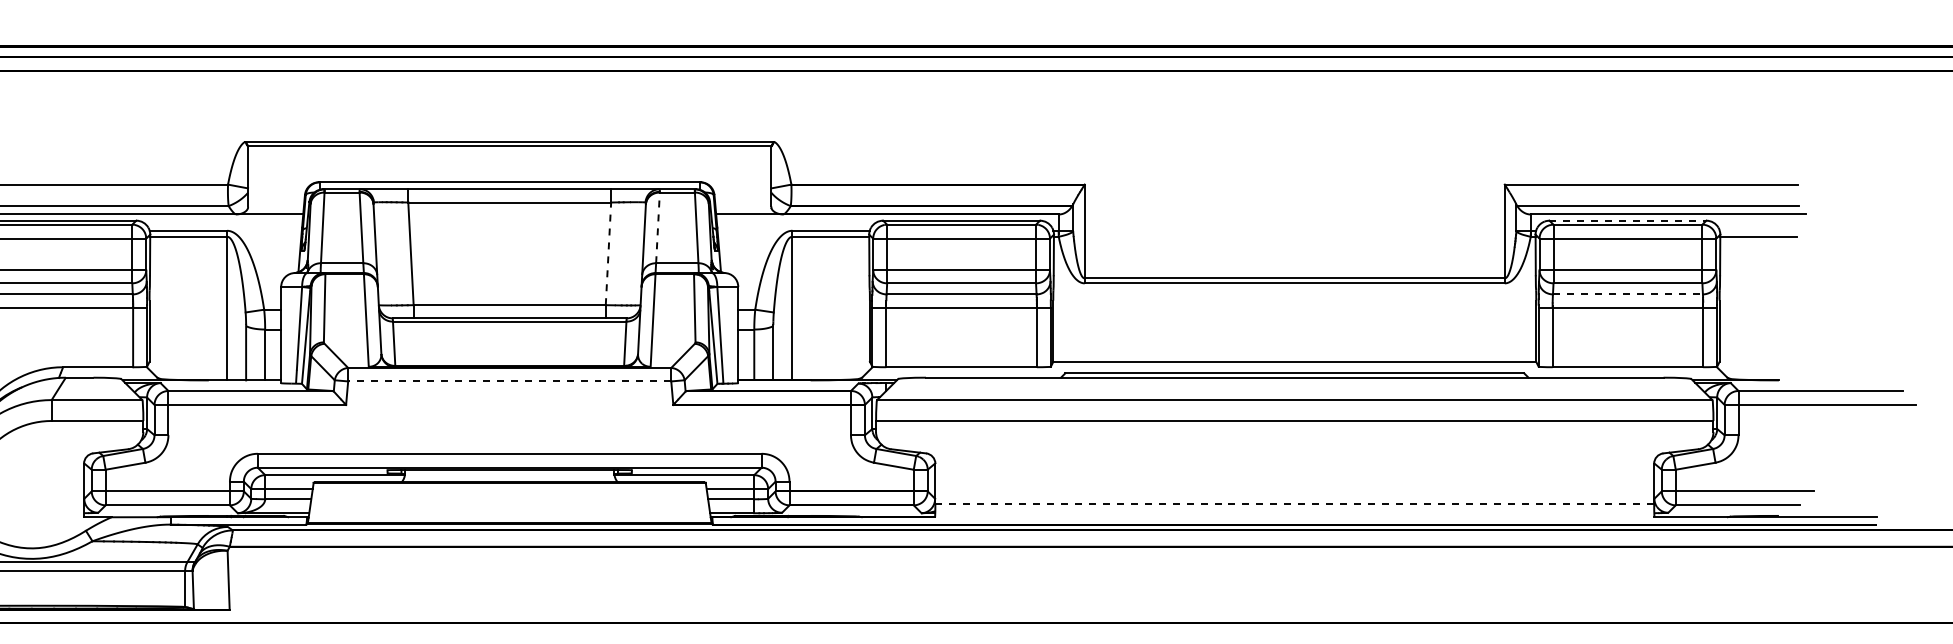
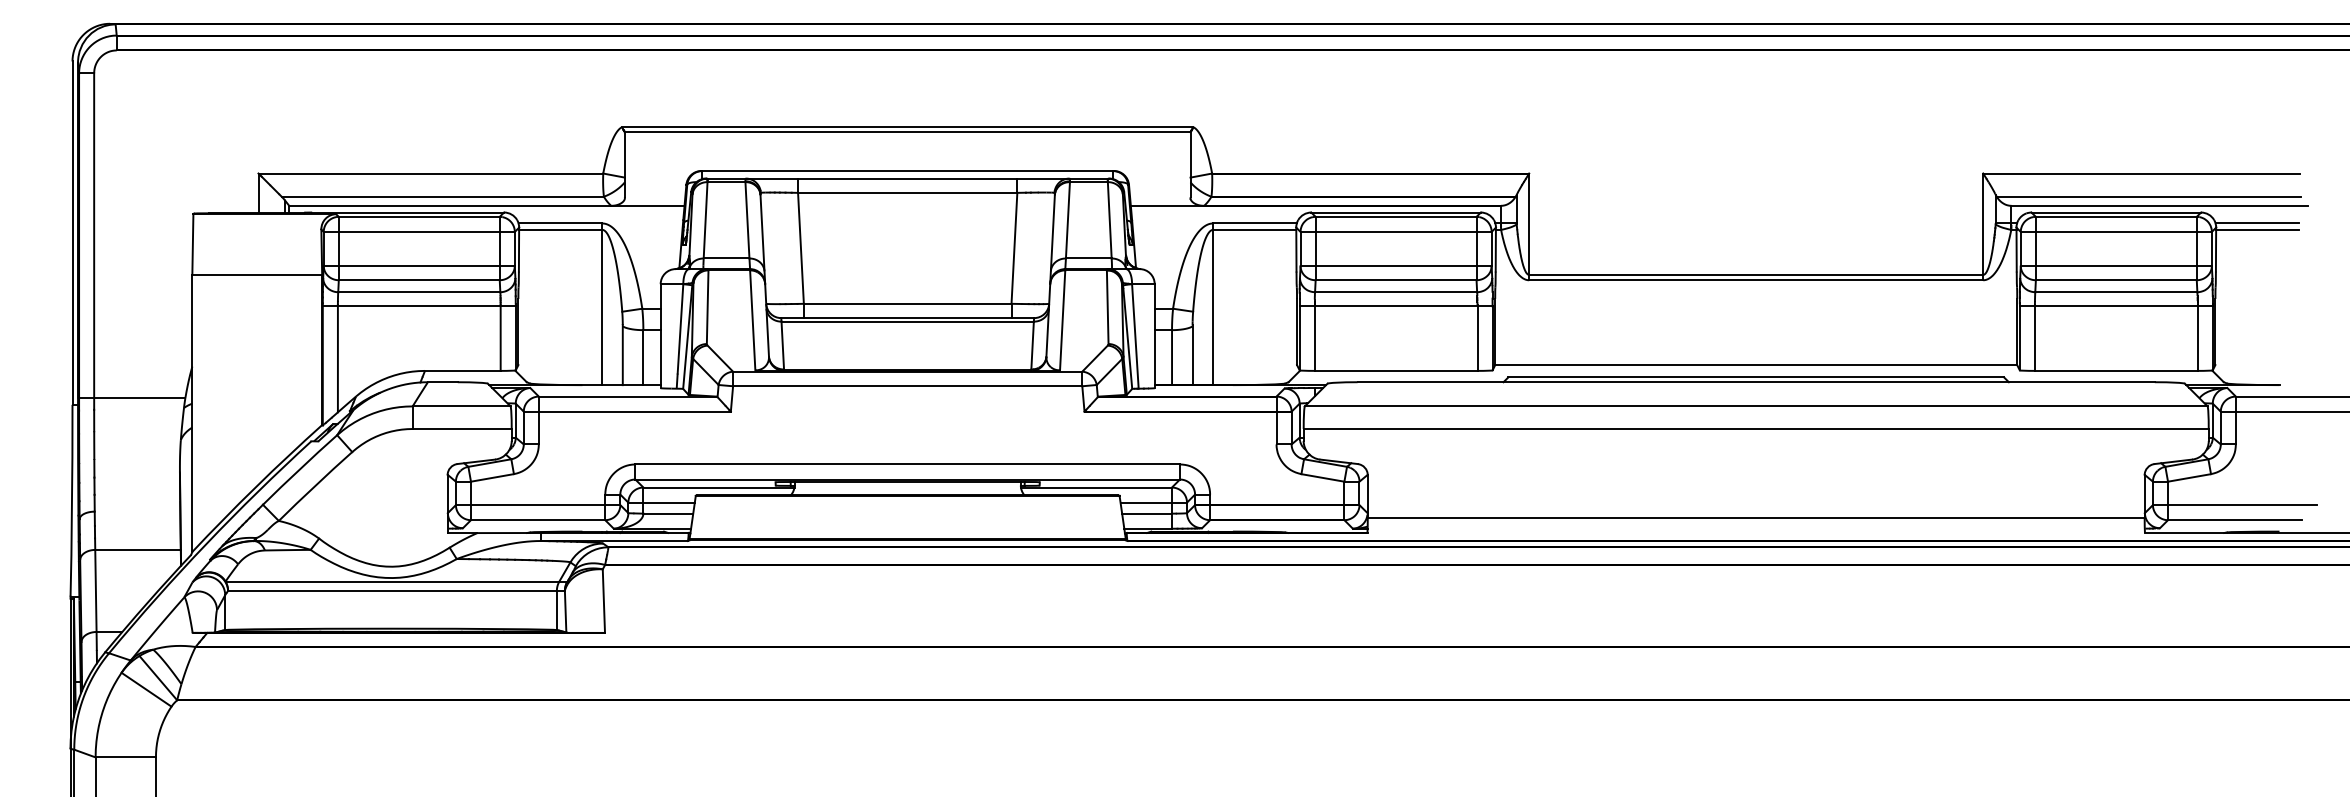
line: (1628, 220) -> (2116, 212), dashed -> solid
line: (657, 227) -> (1067, 219), dashed -> solid
line: (1758, 230) -> (2257, 223), added
line: (608, 253) -> (1014, 248), dashed -> solid
line: (1628, 294) -> (2116, 292), dashed -> solid
line: (509, 381) -> (907, 386), dashed -> solid
line: (1294, 503) -> (1755, 518), dashed -> solid

